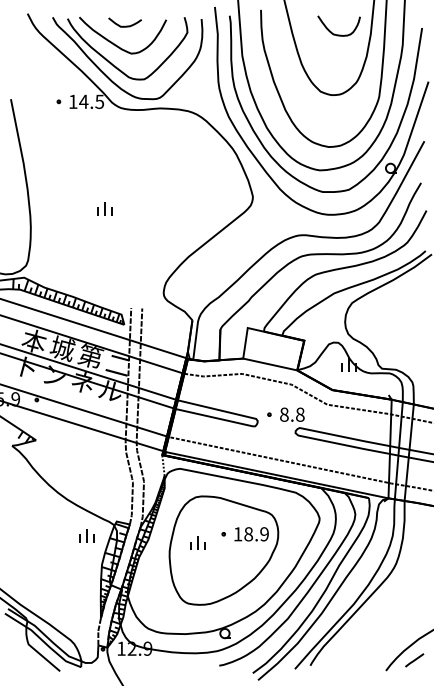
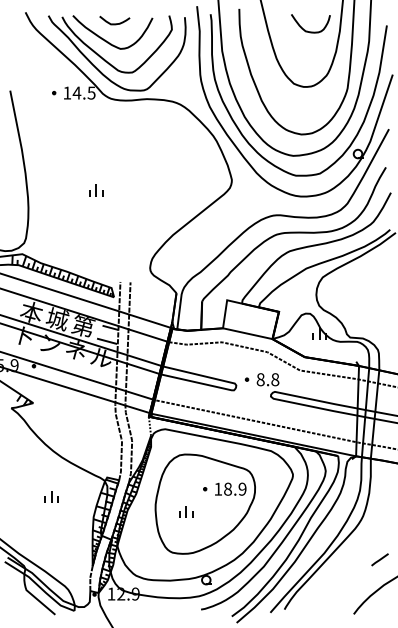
part: (86, 535) -> (51, 496), moved
part: (197, 542) -> (185, 511), moved
line: (414, 660) -> (379, 559), moved

